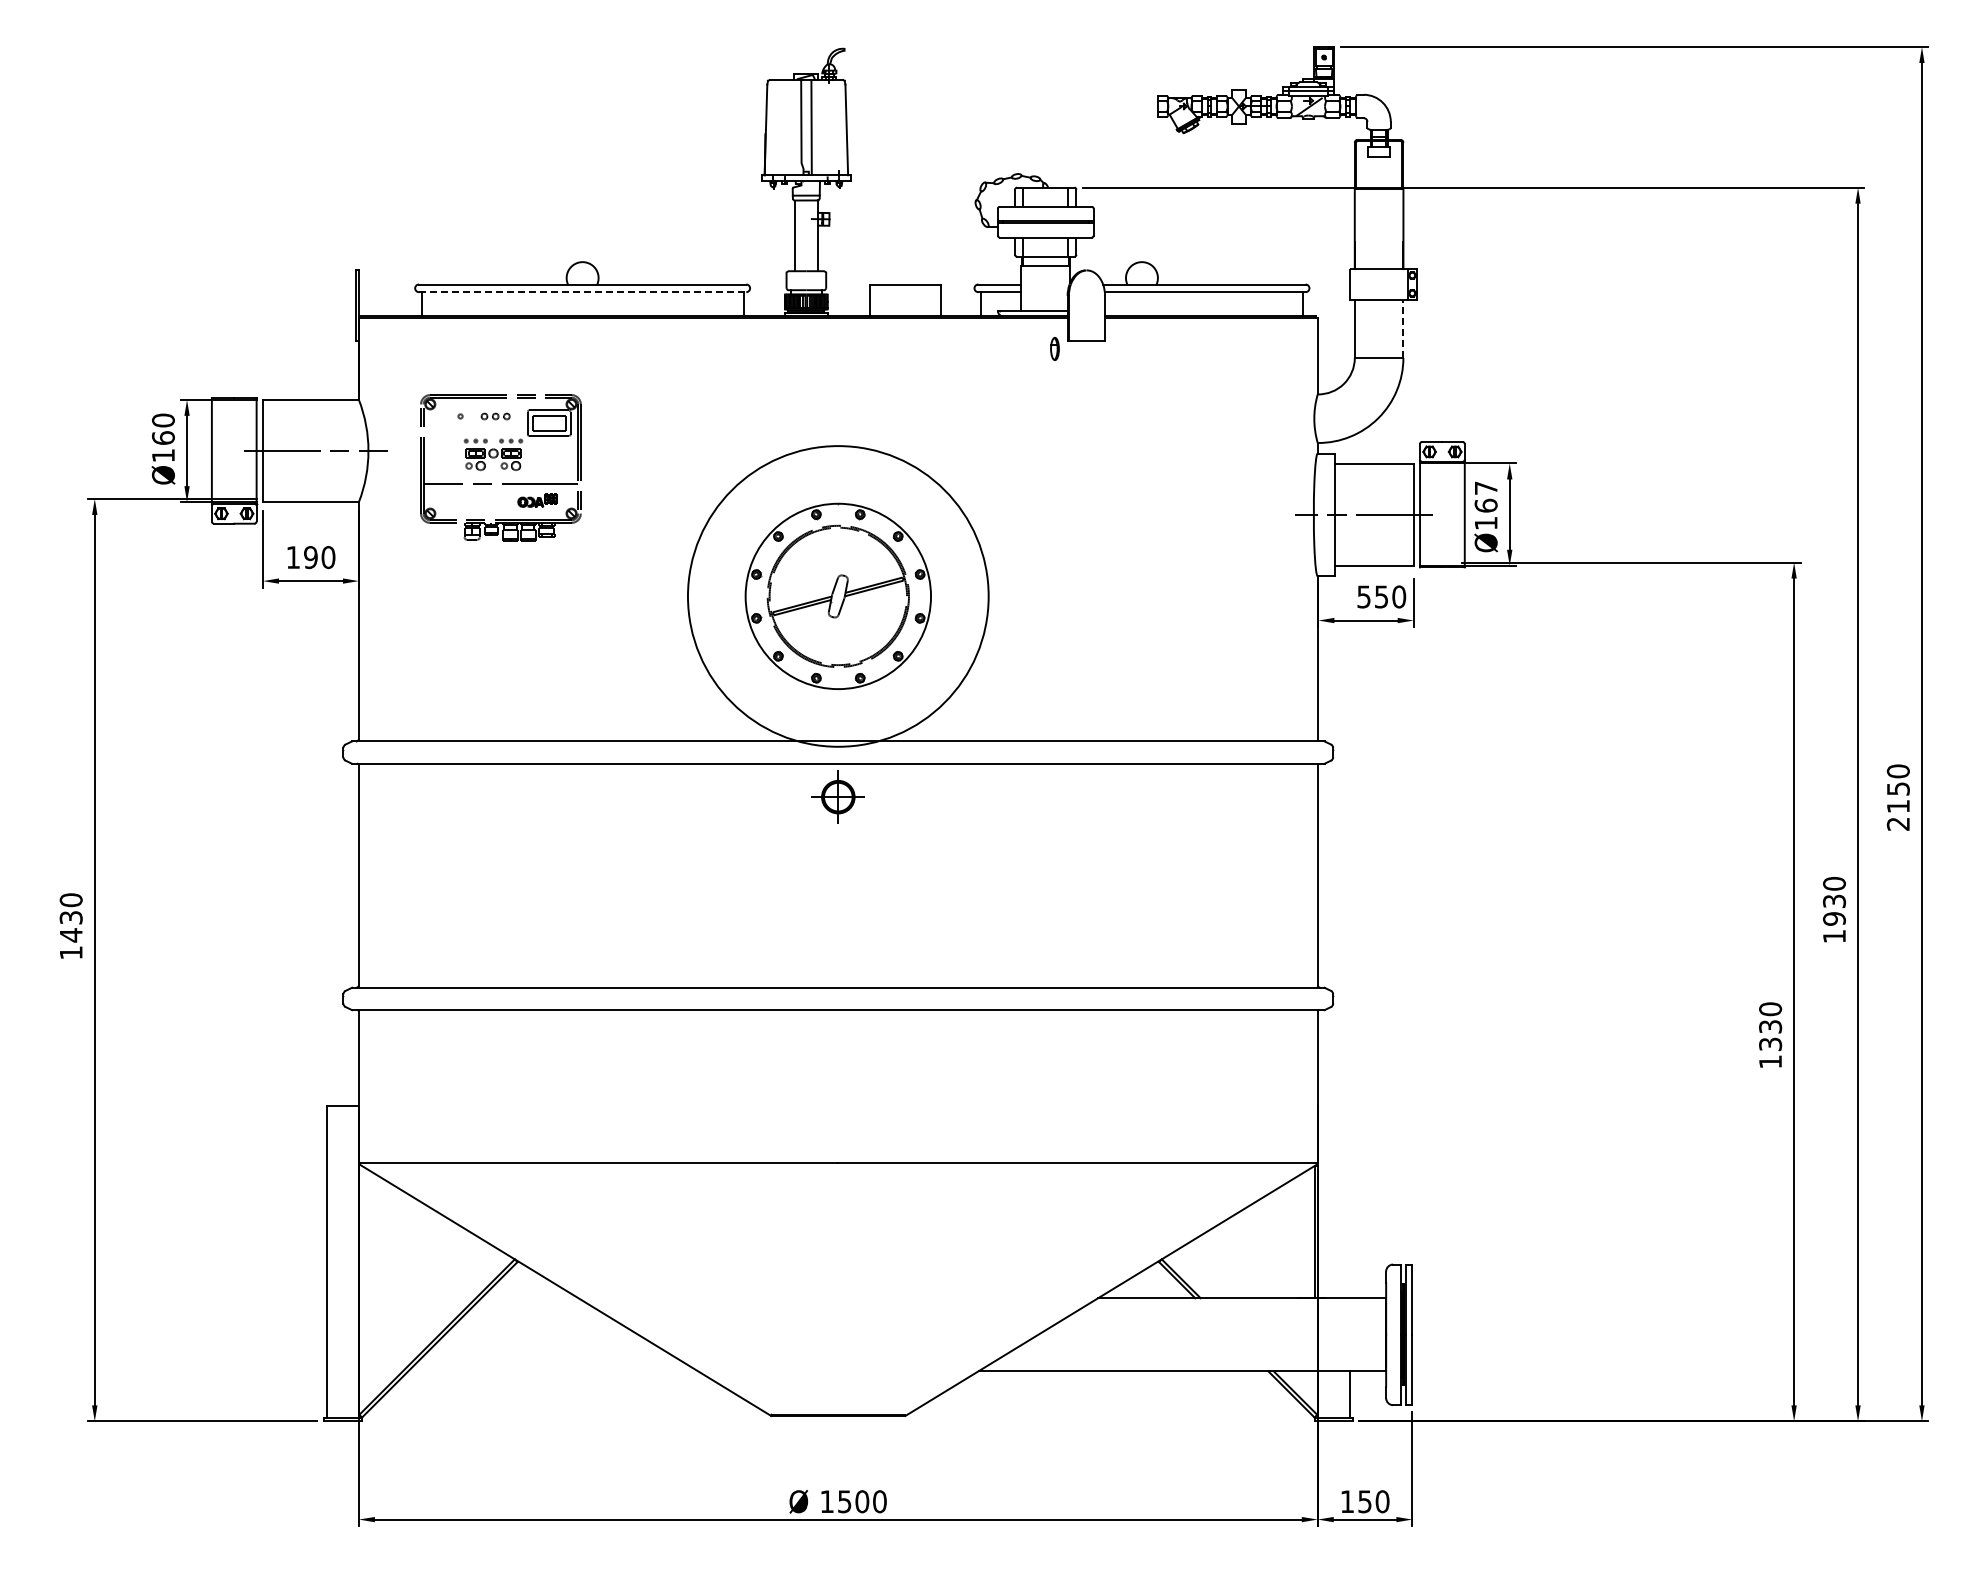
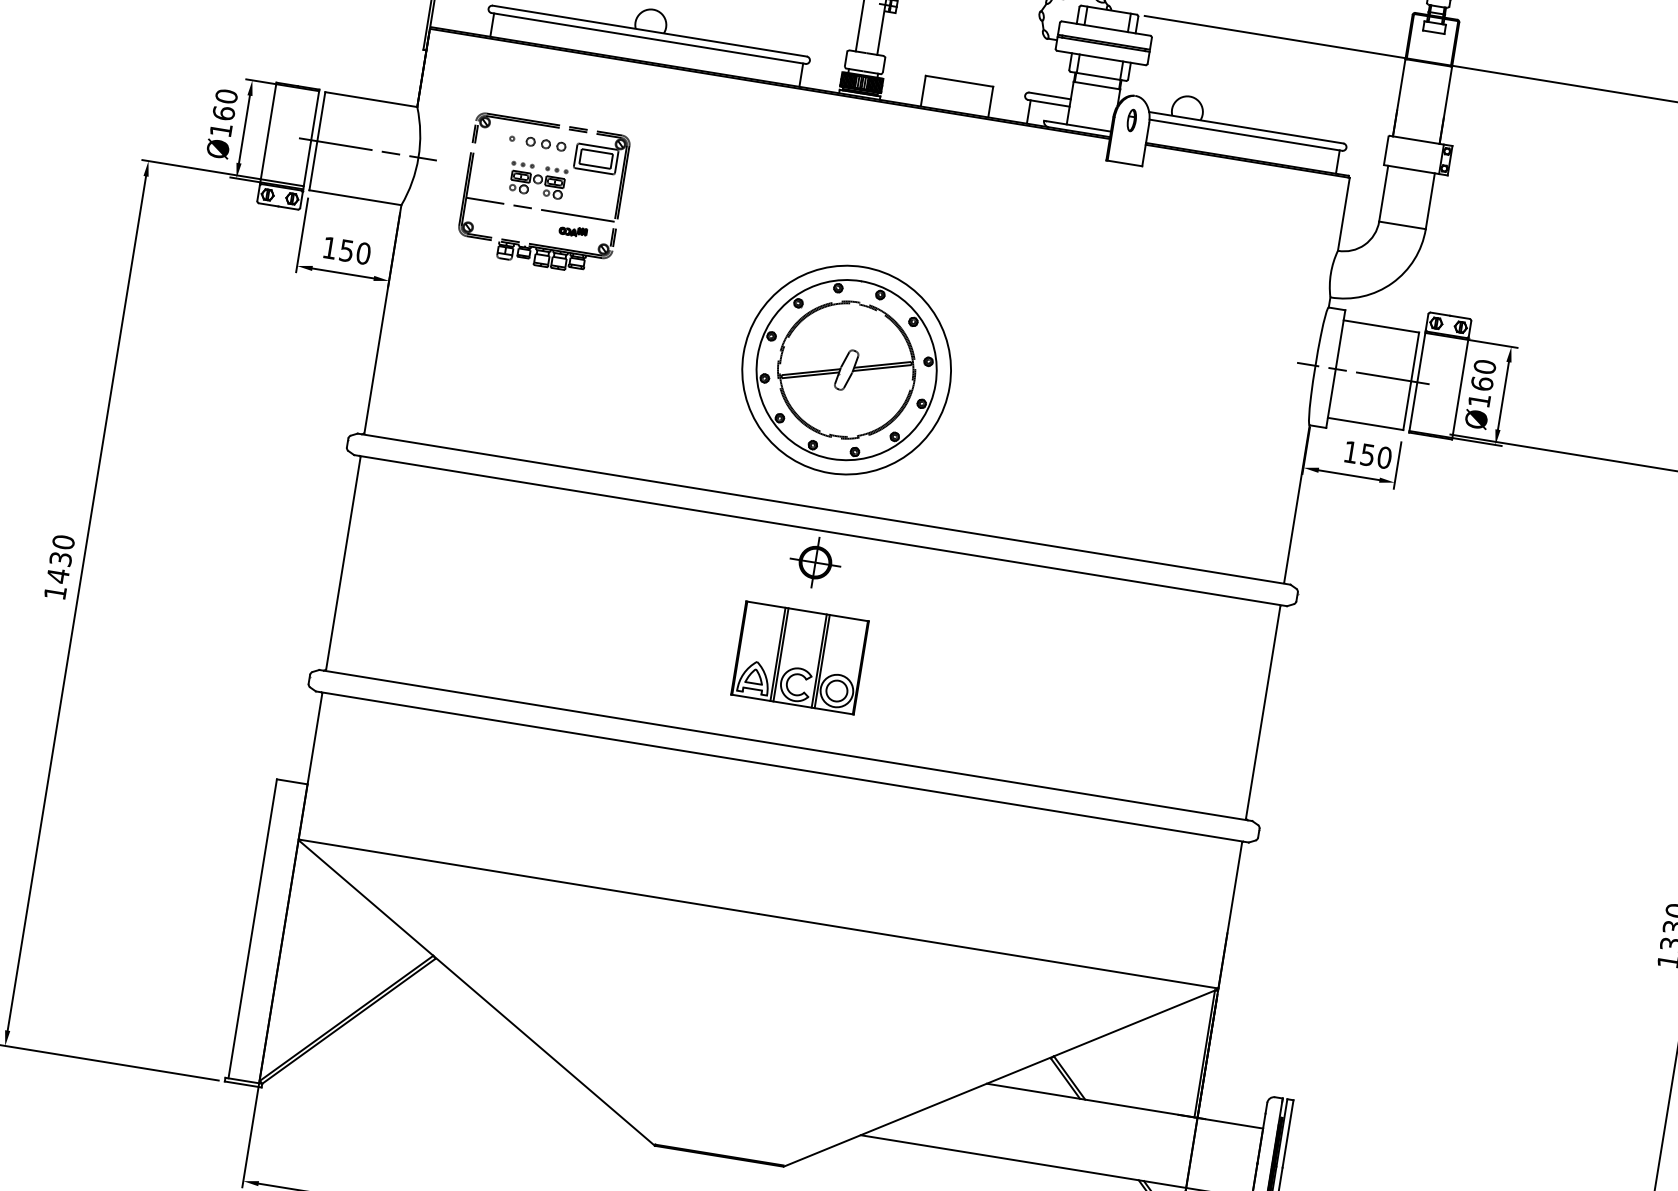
line: (582, 292) -> (648, 38), dashed -> solid
line: (1403, 328) -> (1430, 200), dashed -> solid
part: (1054, 348) -> (1131, 119), moved
part: (495, 416) -> (545, 144), size x1.43
text: (1485, 488) -> (1484, 367), Ø167 -> Ø160
part: (537, 500) -> (572, 231), size x0.71
text: (310, 557) -> (346, 250), 190 -> 150
circle: (837, 596) -> (845, 370), size x0.71
text: (1363, 596) -> (1350, 451), 550 -> 150
part: (837, 896) -> (799, 657), added

